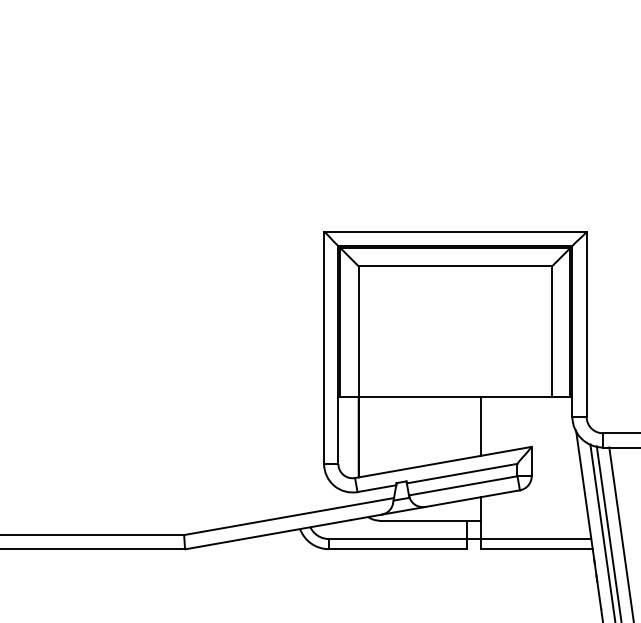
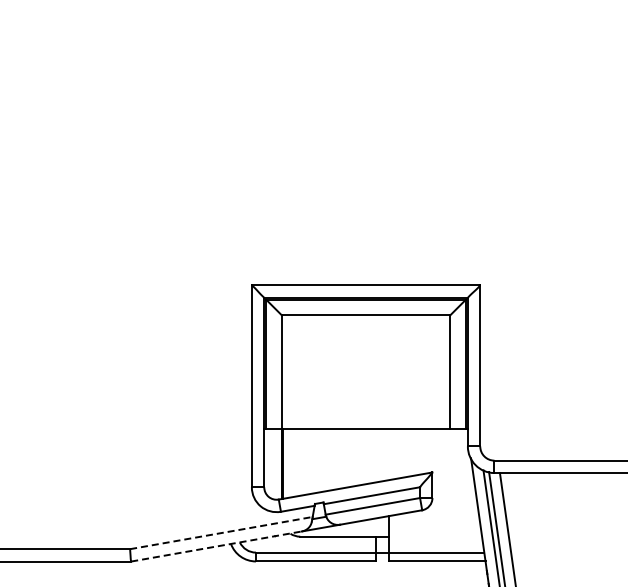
line: (481, 426) -> (388, 454), removed
line: (289, 517) -> (221, 533), solid -> dashed
line: (283, 531) -> (216, 546), solid -> dashed

